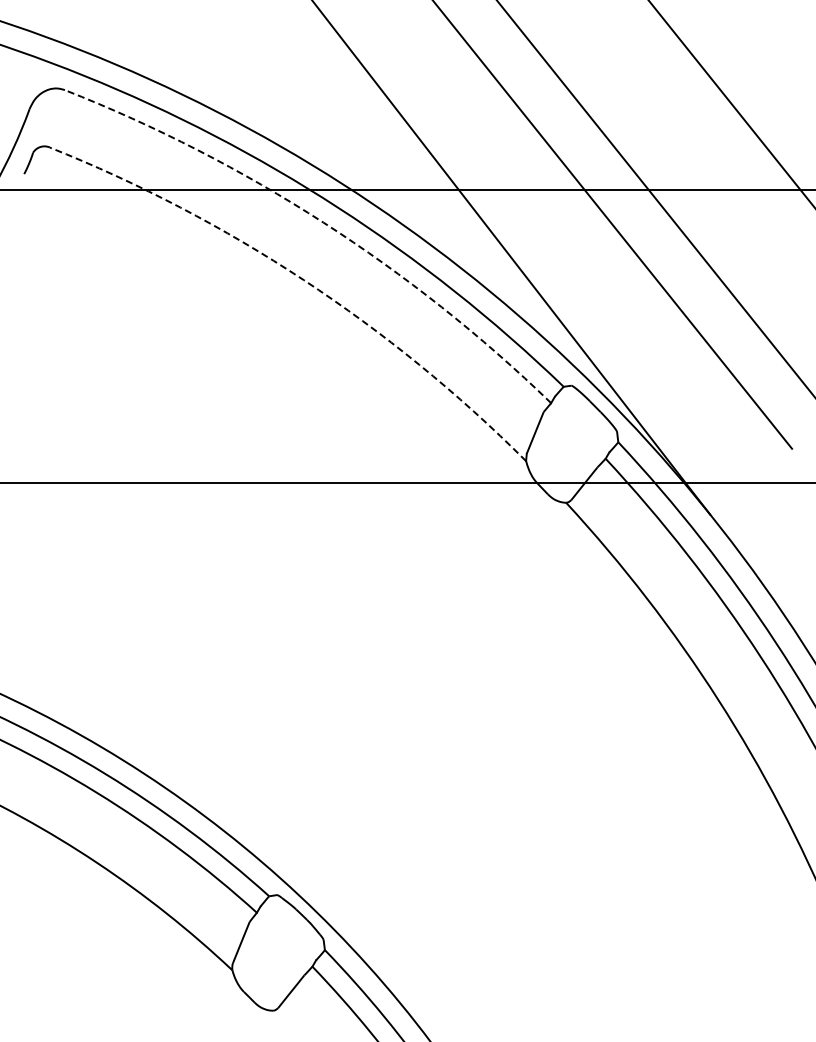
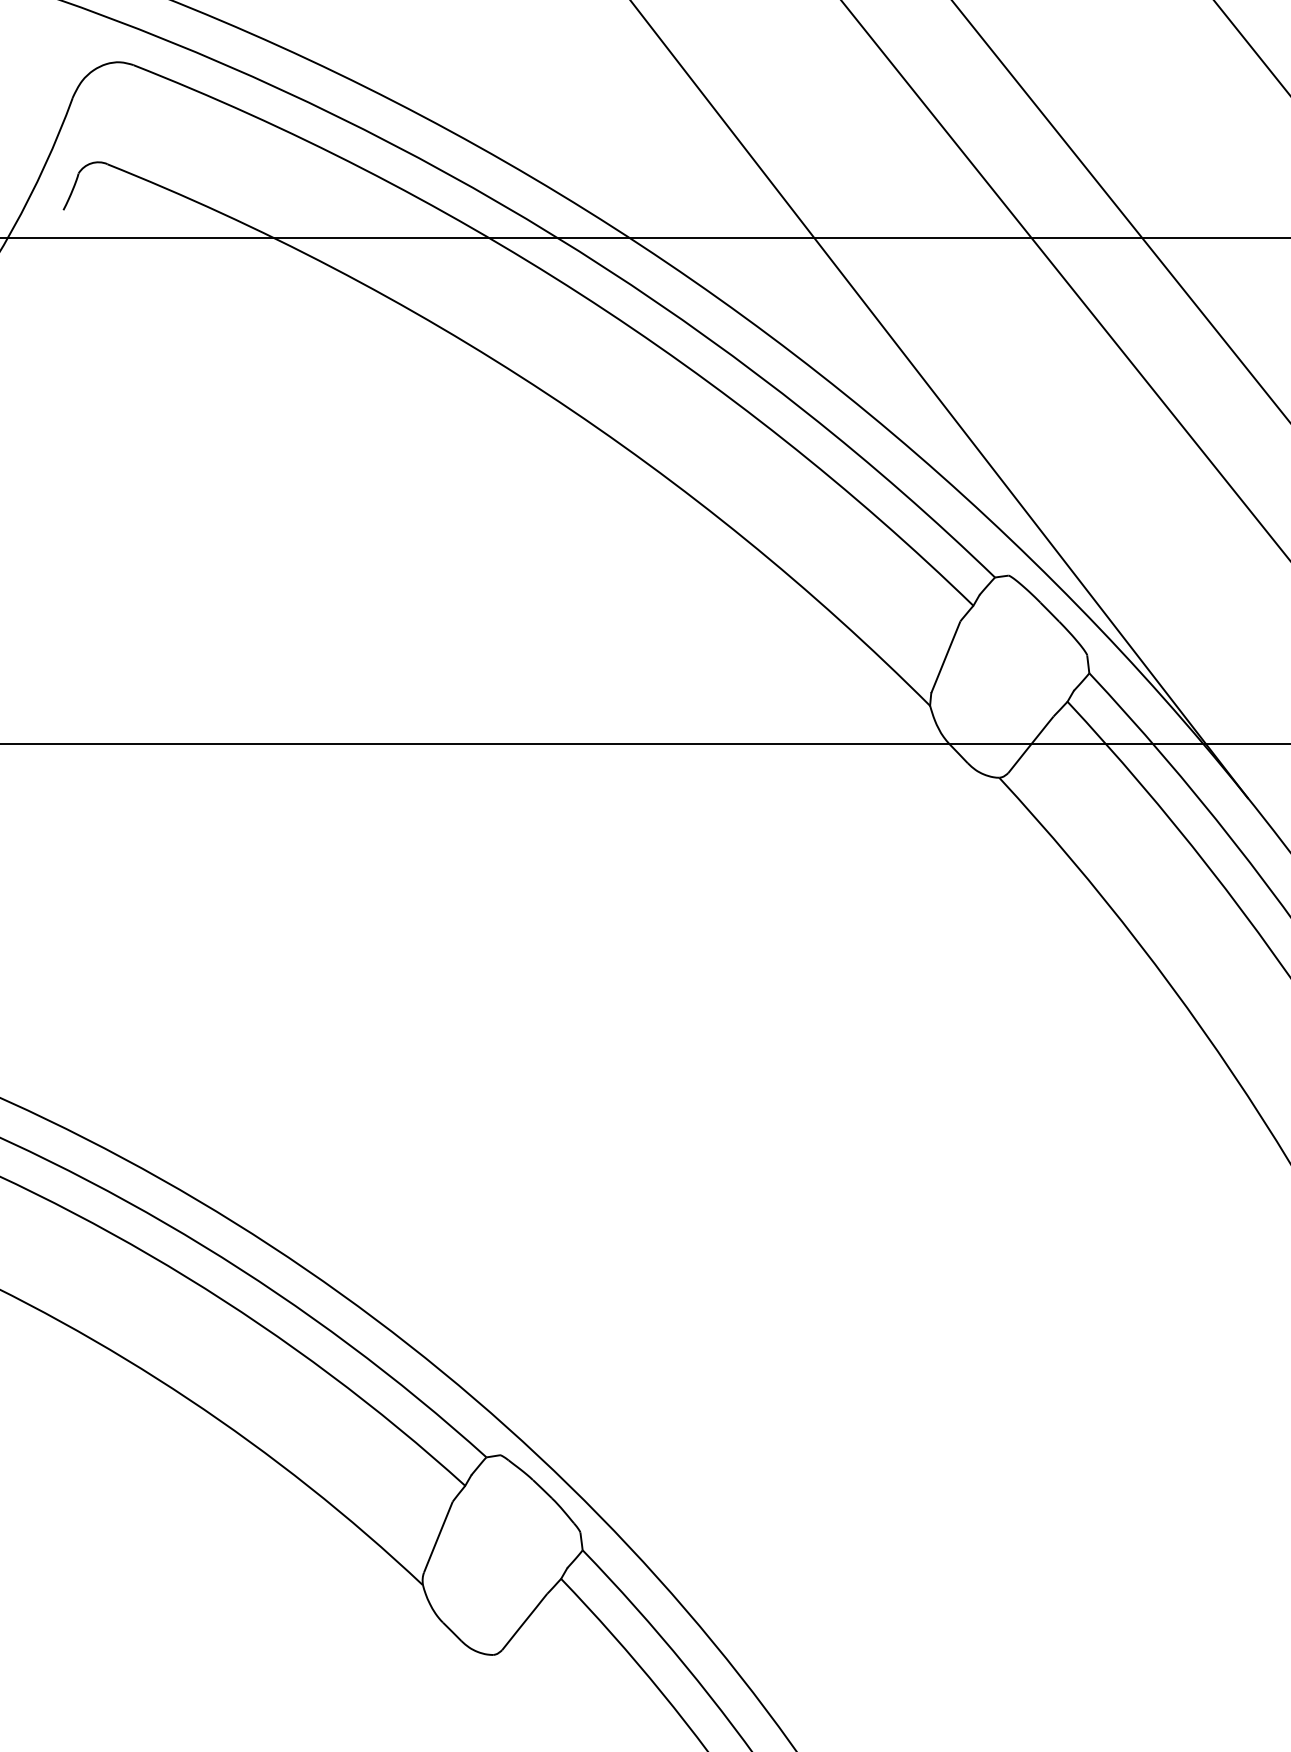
arc: (323, 222) -> (580, 293), dashed -> solid
arc: (303, 280) -> (545, 393), dashed -> solid

